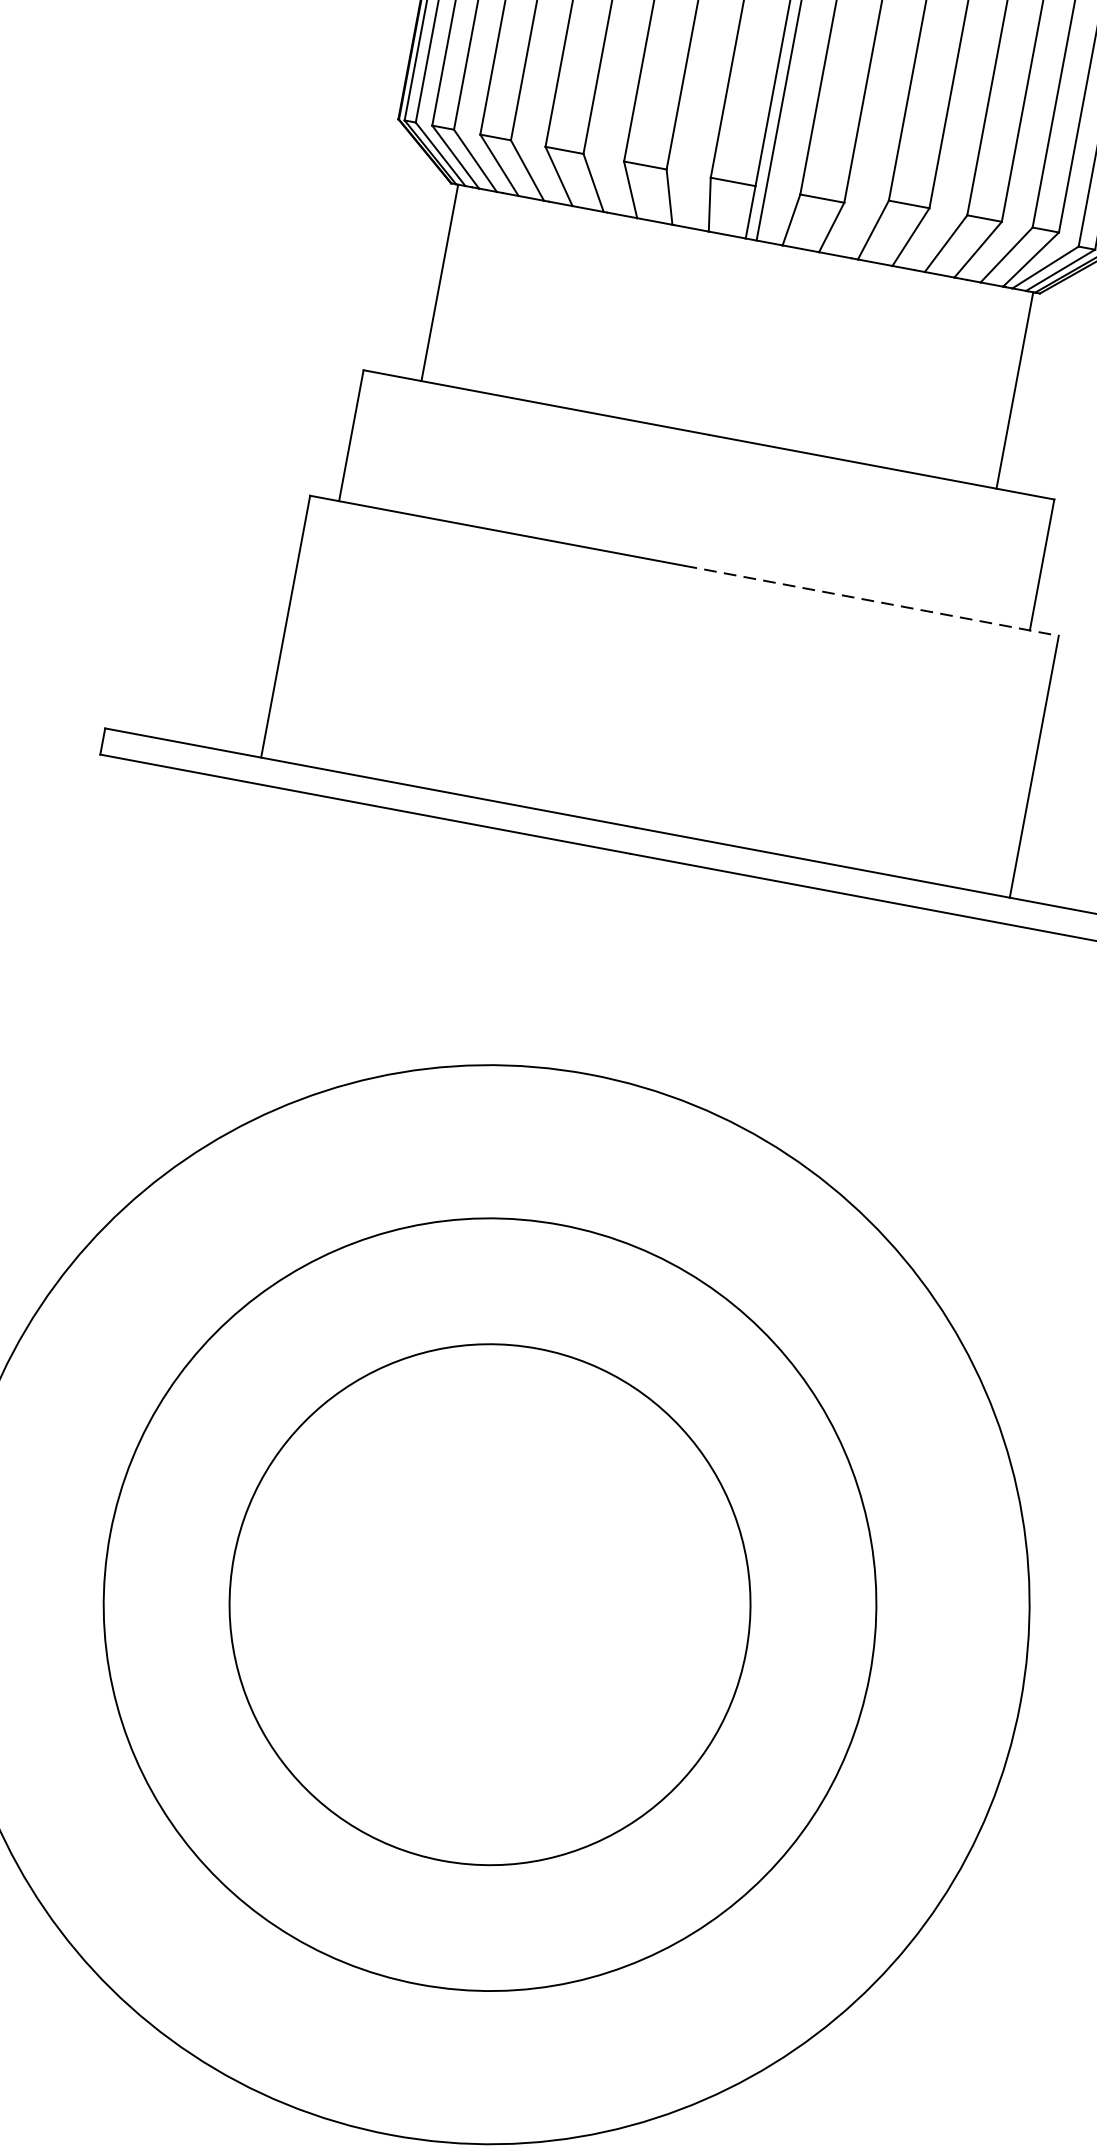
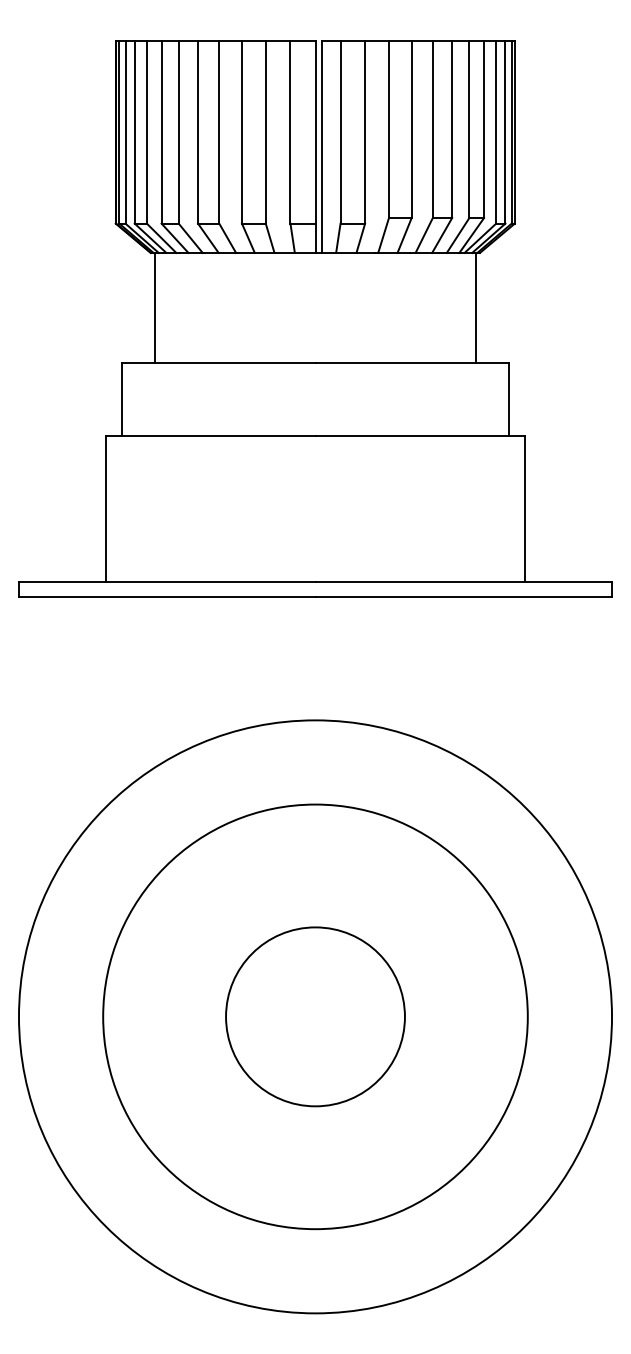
line: (872, 600) -> (420, 435), dashed -> solid
circle: (490, 1604) -> (315, 1016), size x0.62

